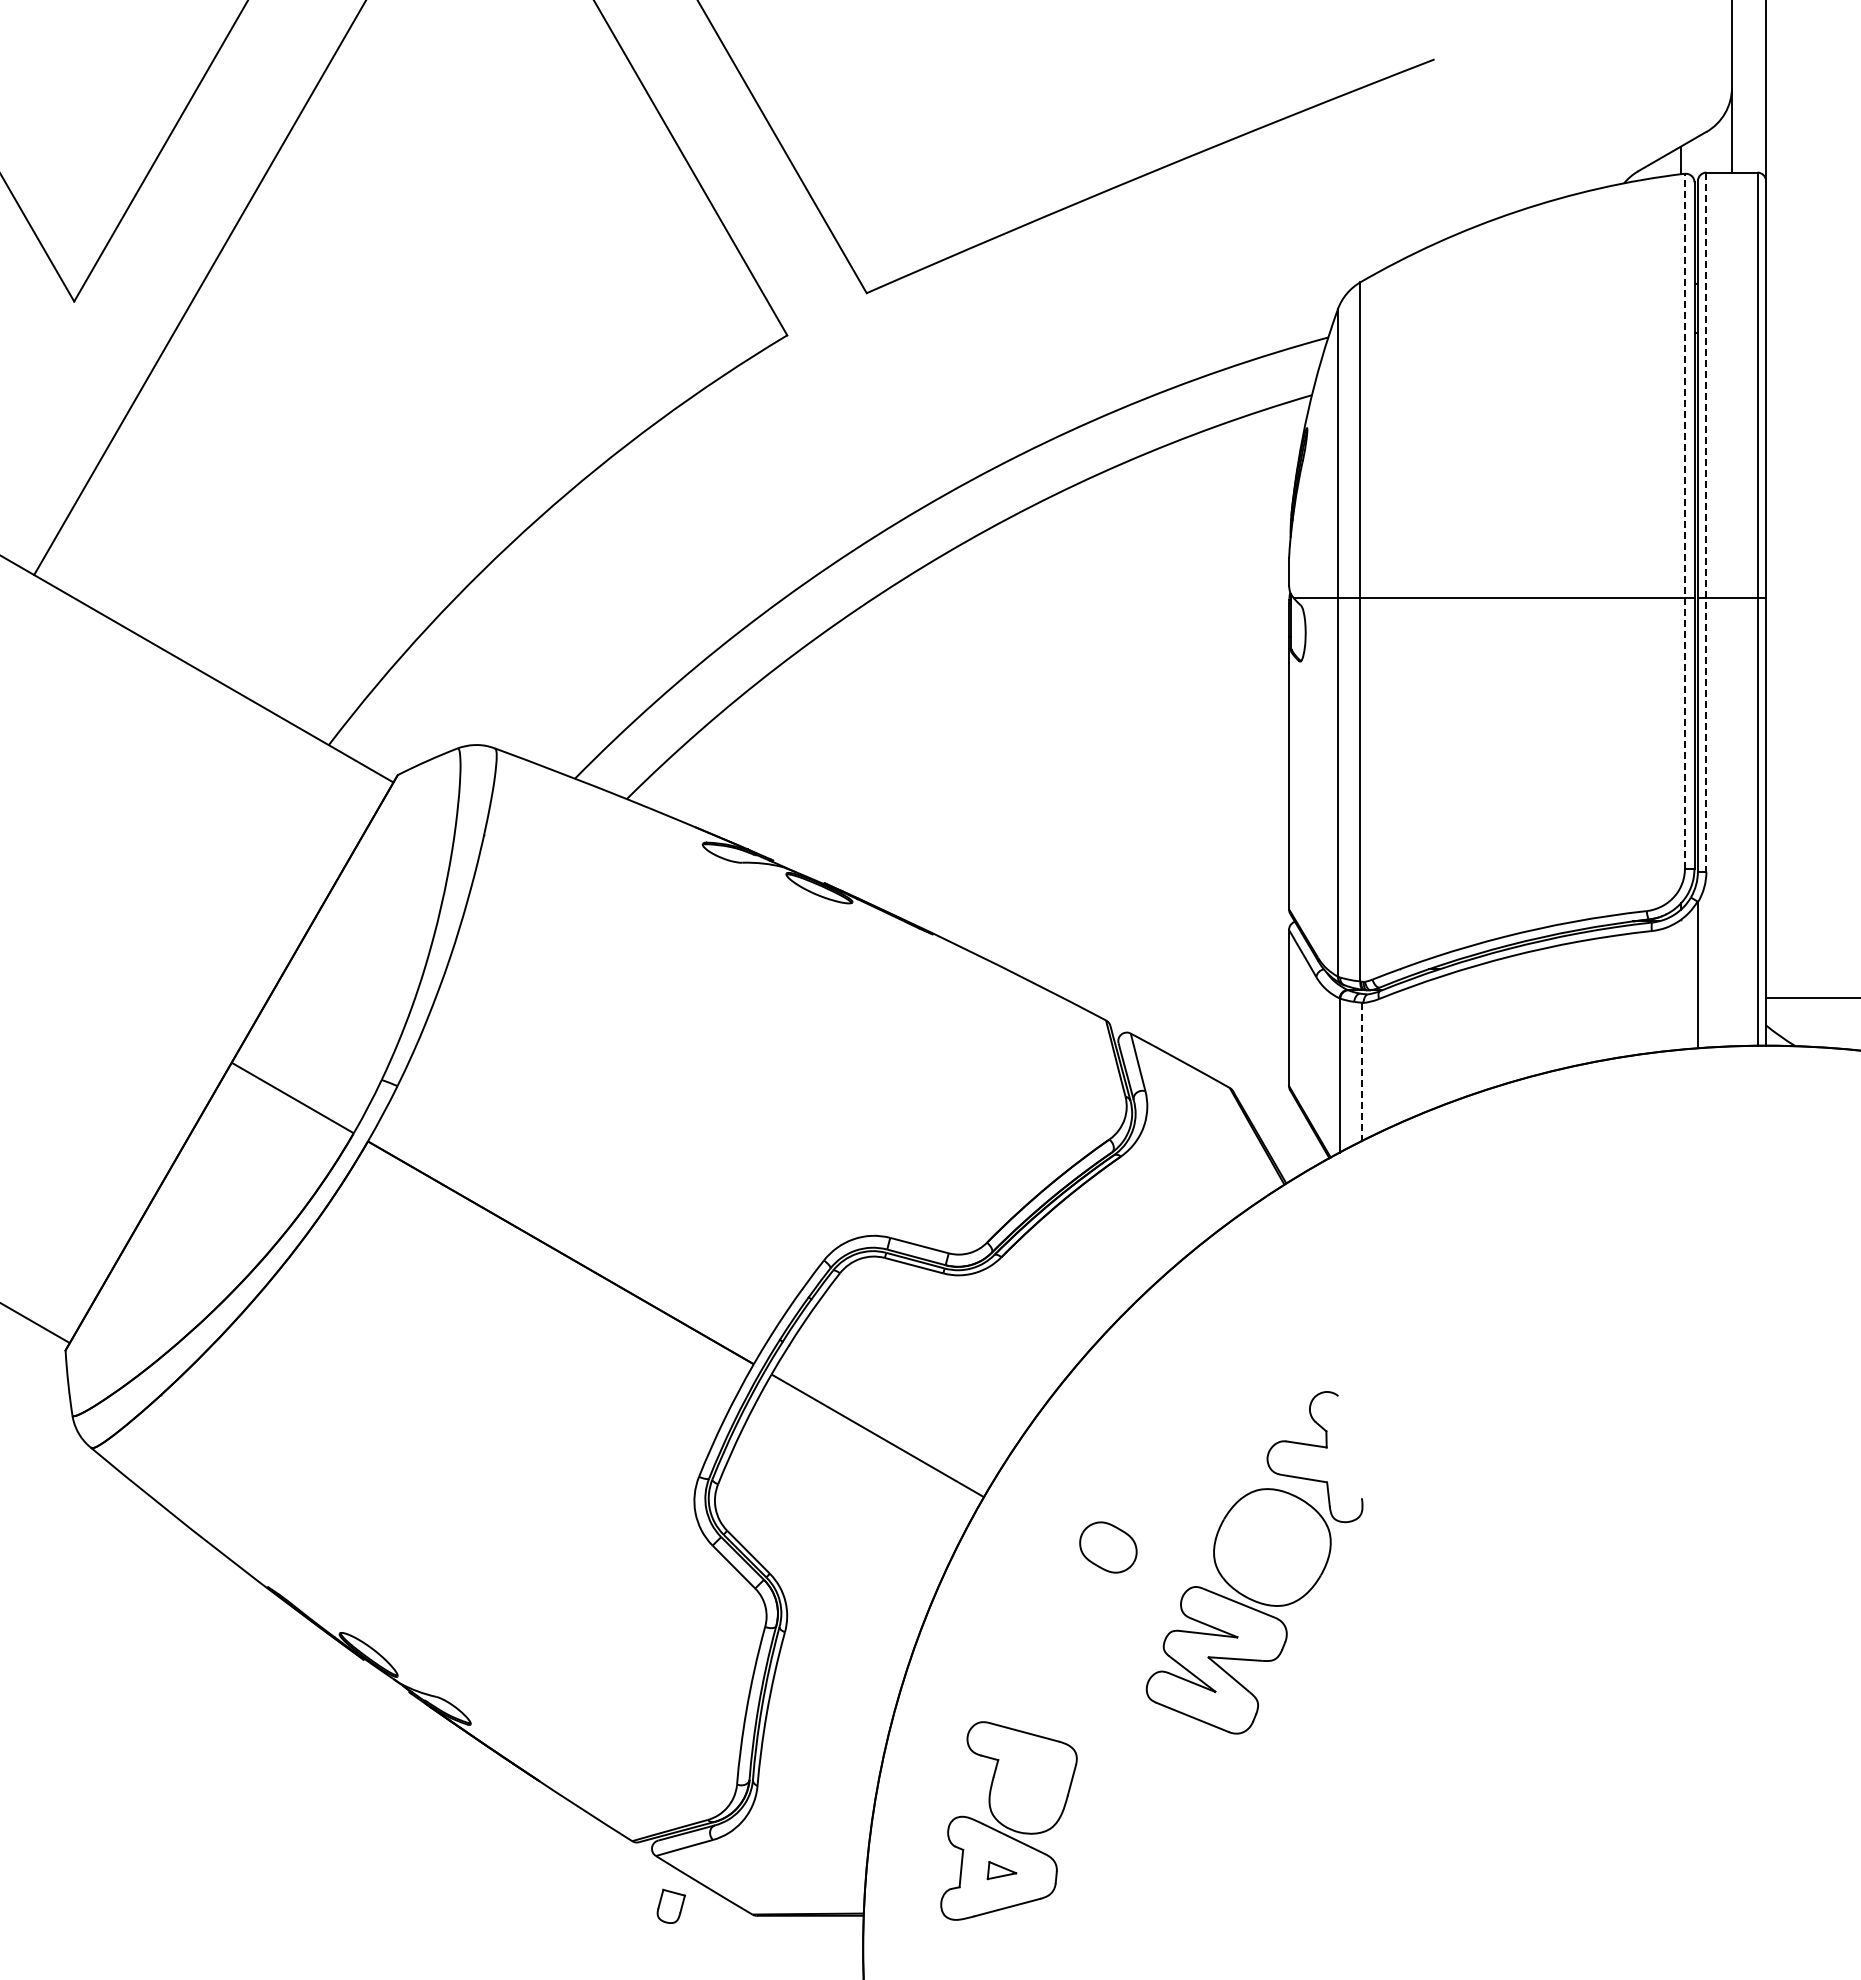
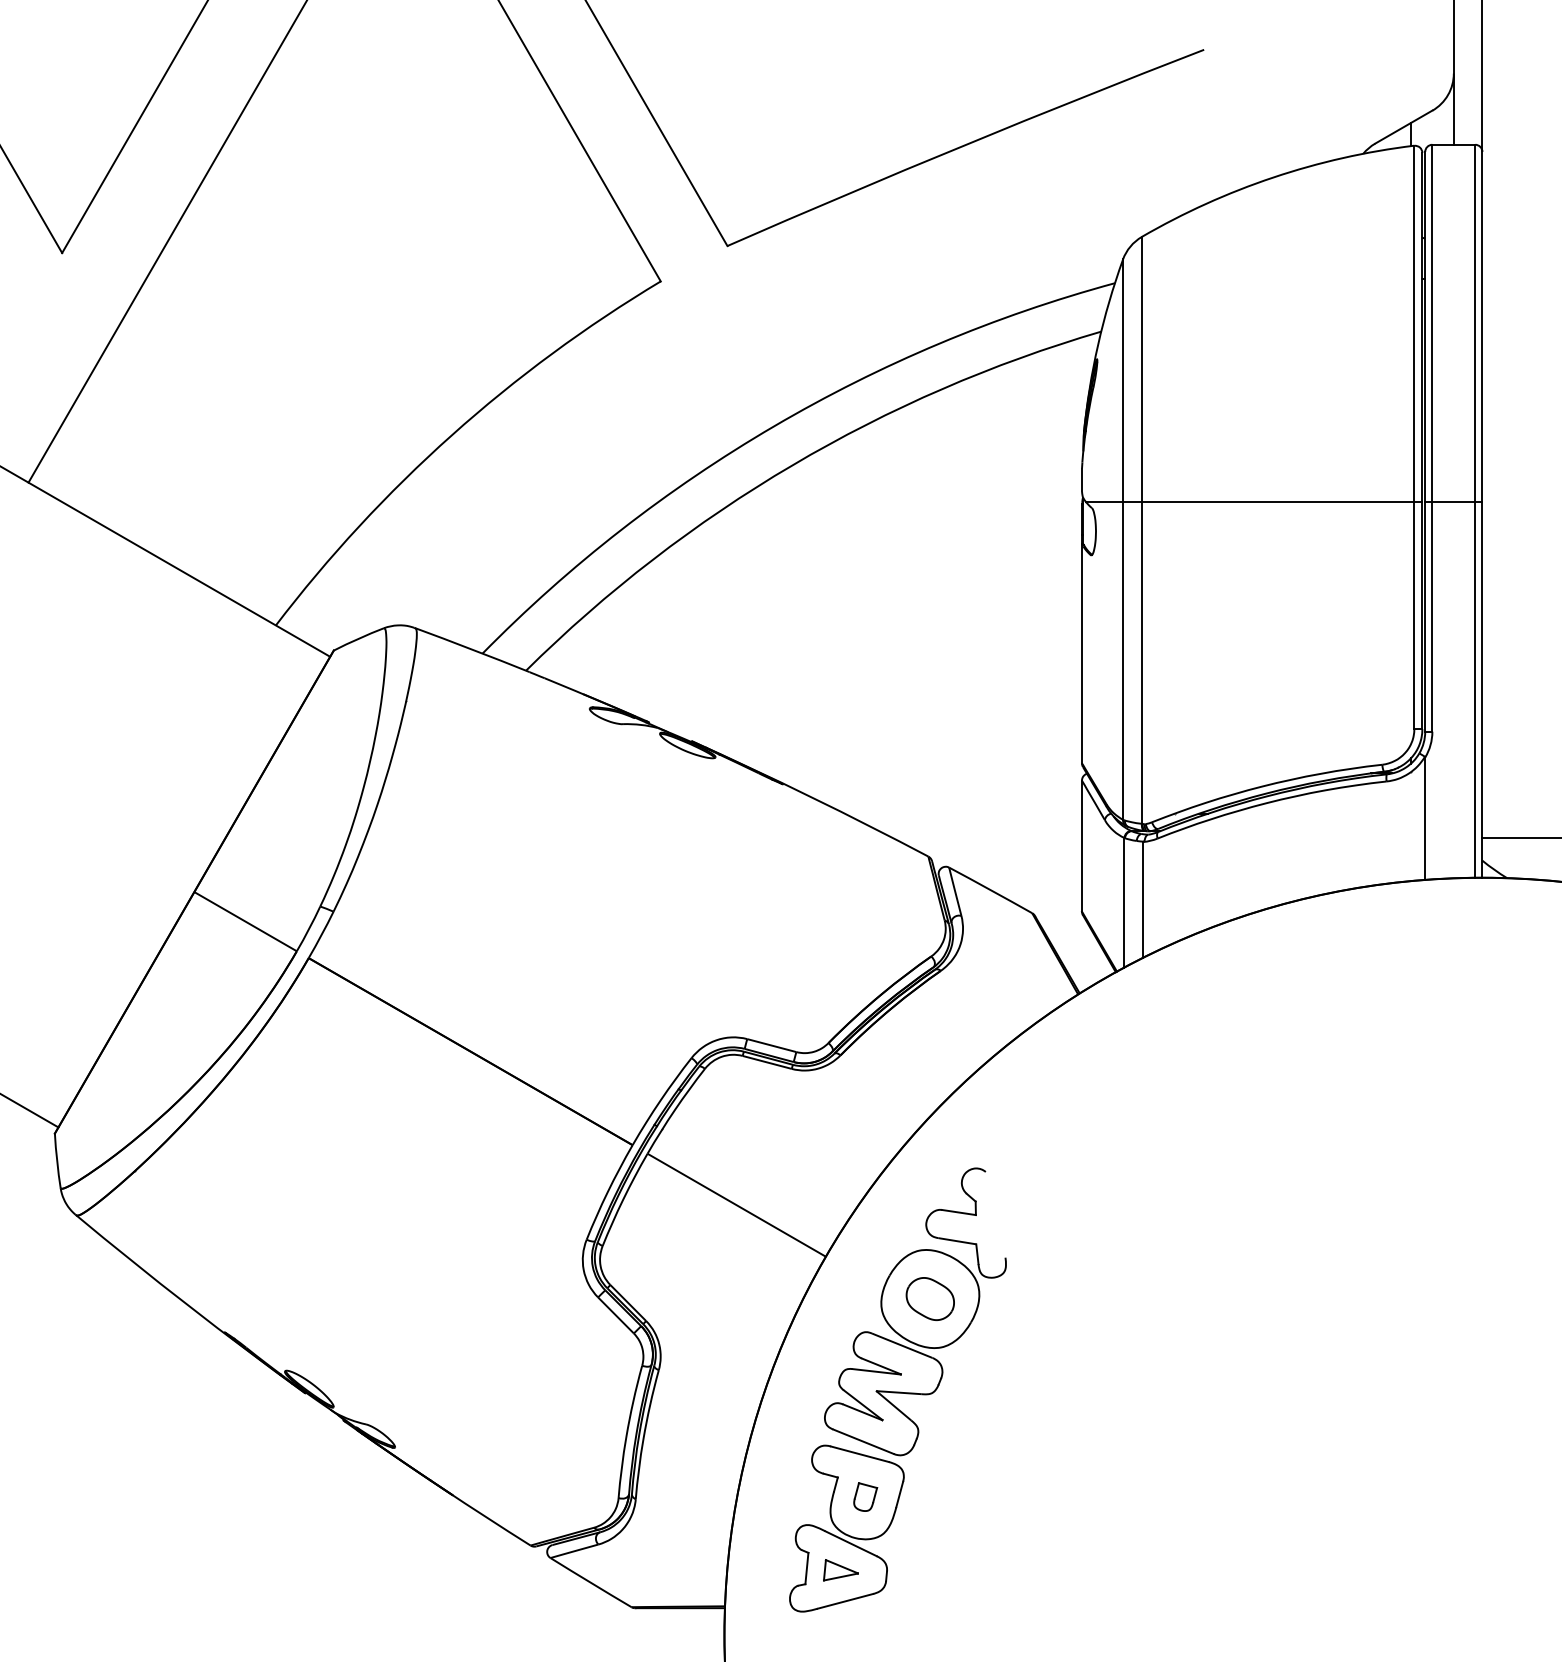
line: (1684, 520) -> (1413, 436), dashed -> solid
line: (1706, 522) -> (1432, 438), dashed -> solid
line: (1362, 1072) -> (1143, 900), dashed -> solid
part: (1254, 1562) -> (915, 1311), moved
part: (1001, 1870) -> (840, 1570), size x1.43
part: (670, 1905) -> (864, 1496), moved

